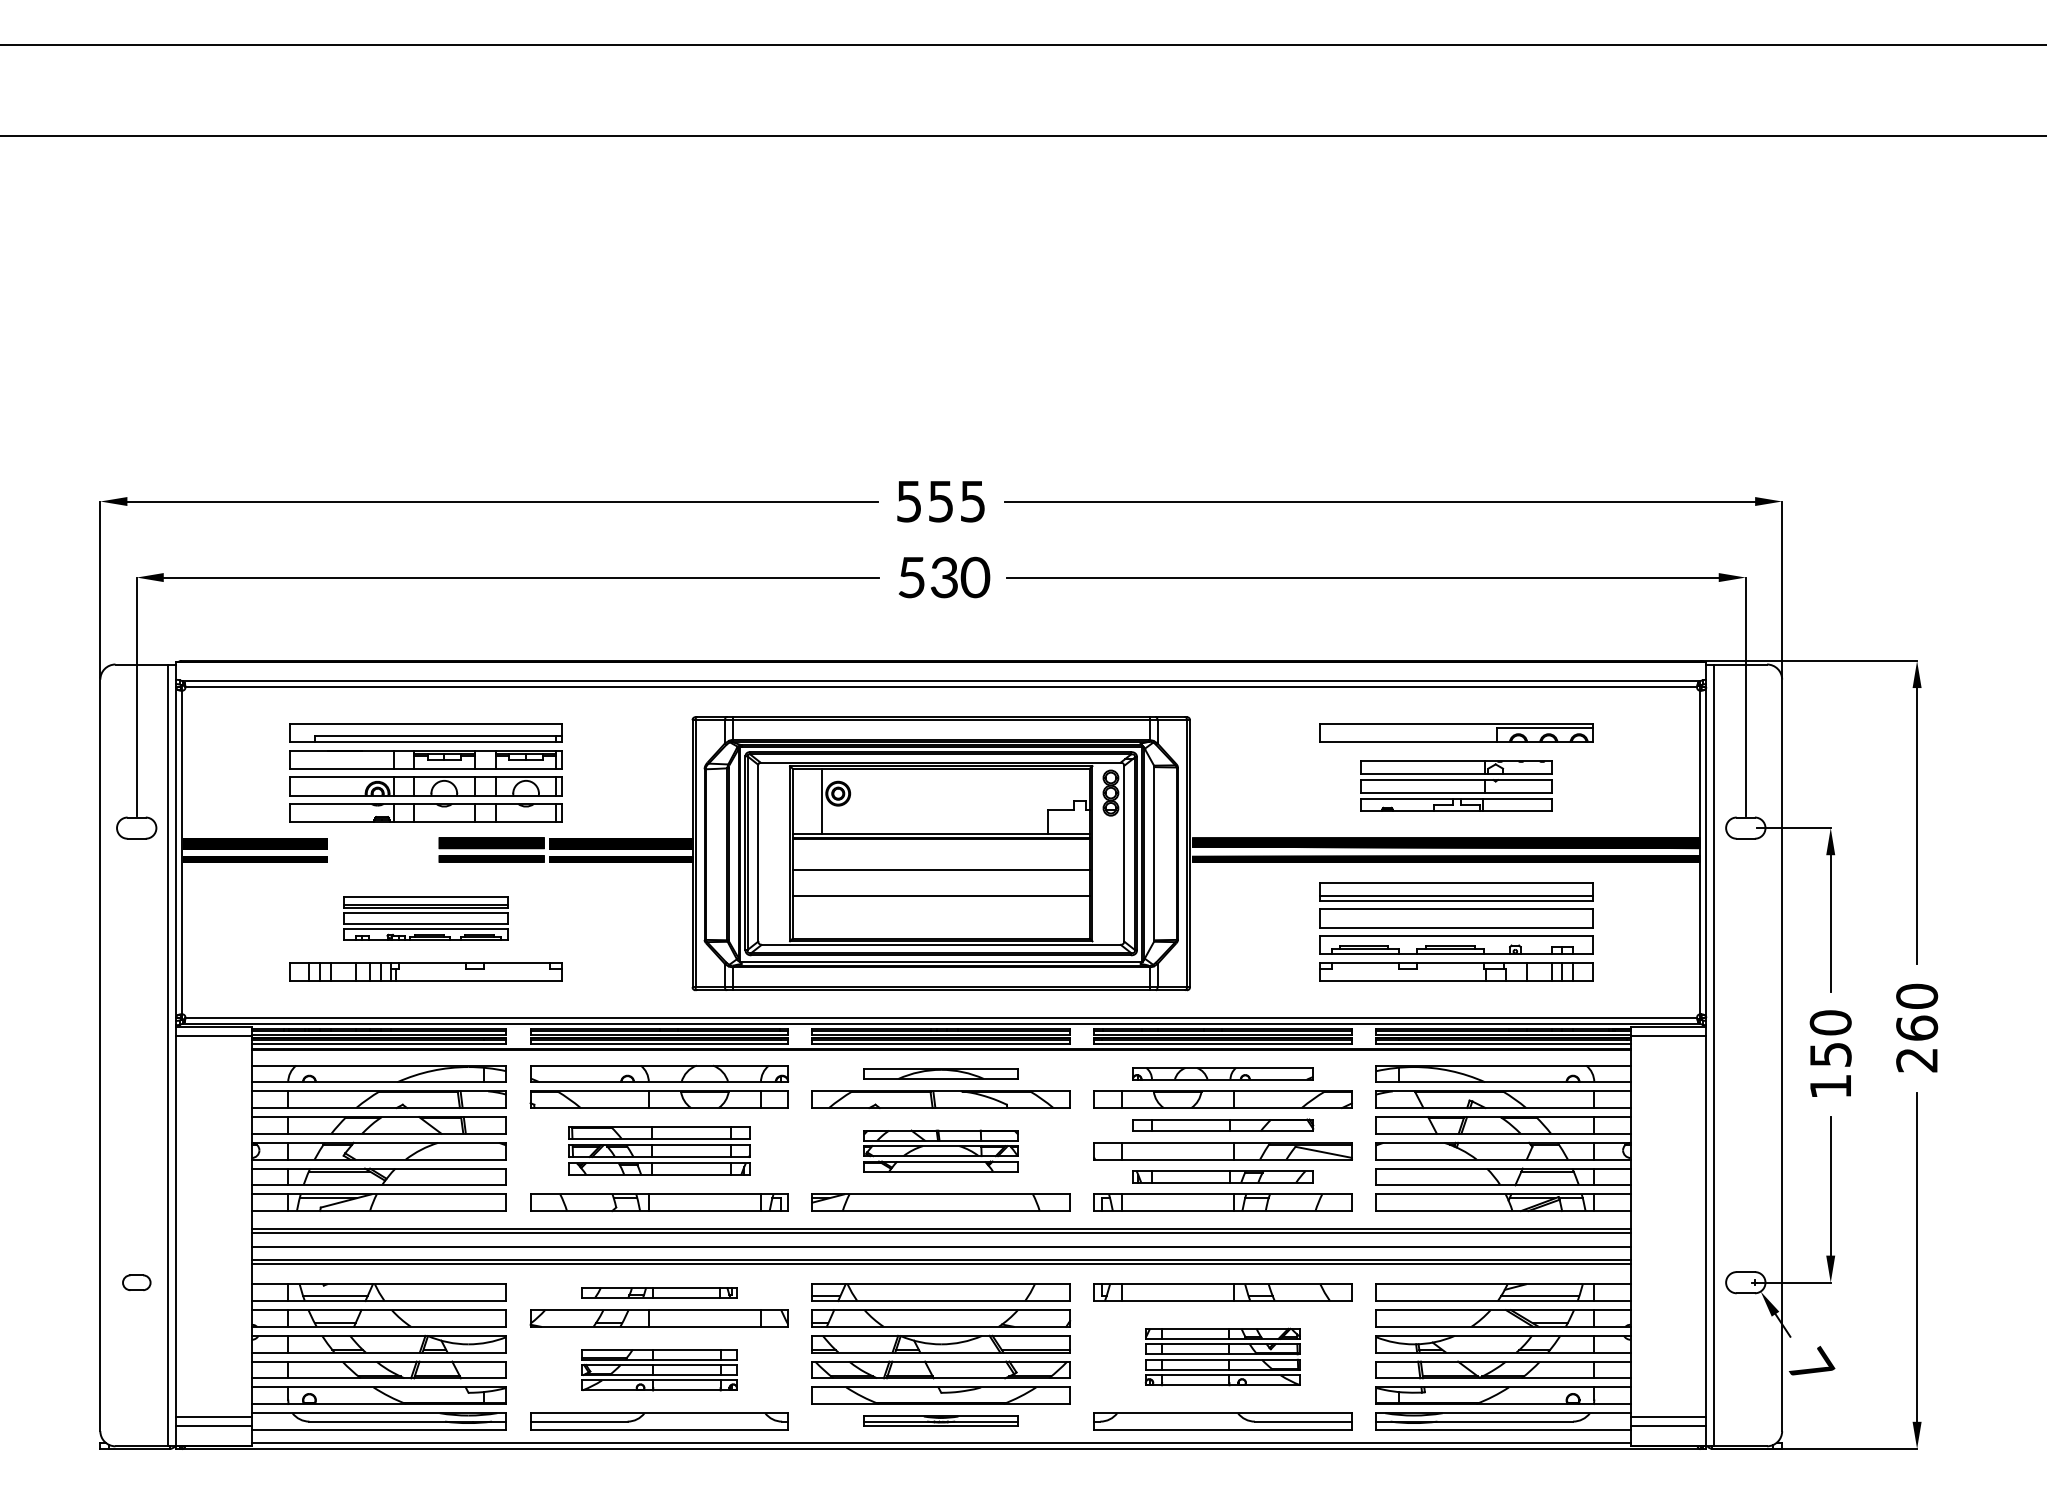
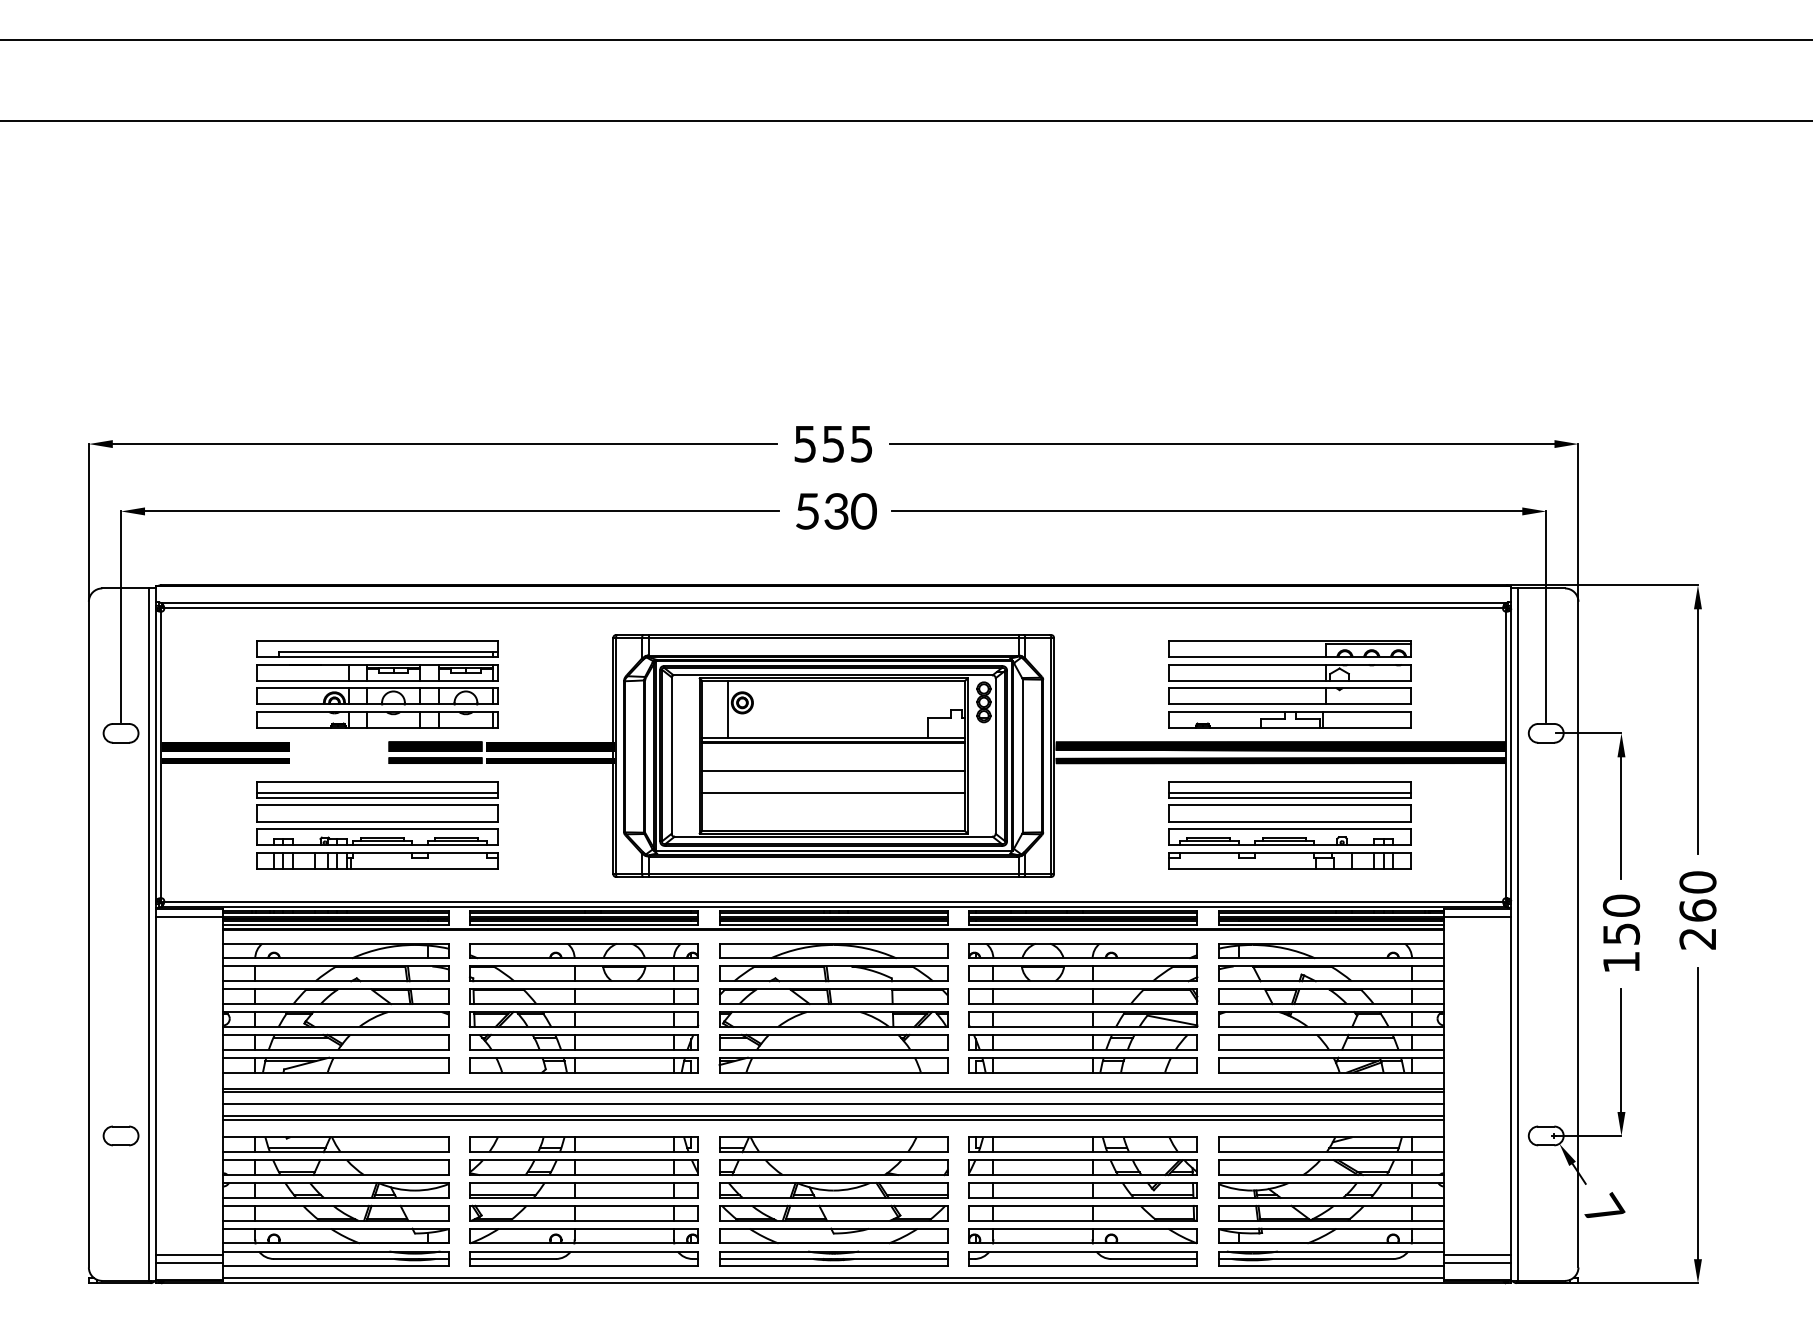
part: (1456, 786) -> (1290, 696), size x1.43
part: (425, 918) -> (376, 813), size x1.67
part: (940, 1073) -> (832, 950), size x1.67
part: (1222, 1073) -> (1082, 950), size x1.43
part: (1222, 1125) -> (1082, 996), size x1.43
part: (659, 1150) -> (584, 1018), size x1.43
part: (940, 1150) -> (832, 1018), size x1.67
part: (1222, 1176) -> (1082, 1041), size x1.43
part: (136, 1282) -> (120, 1135), size x1.43
part: (659, 1292) -> (584, 1144), size x1.67
part: (1222, 1356) -> (1082, 1201), size x1.67
part: (659, 1369) -> (584, 1212), size x1.67
part: (940, 1421) -> (832, 1258), size x1.67

